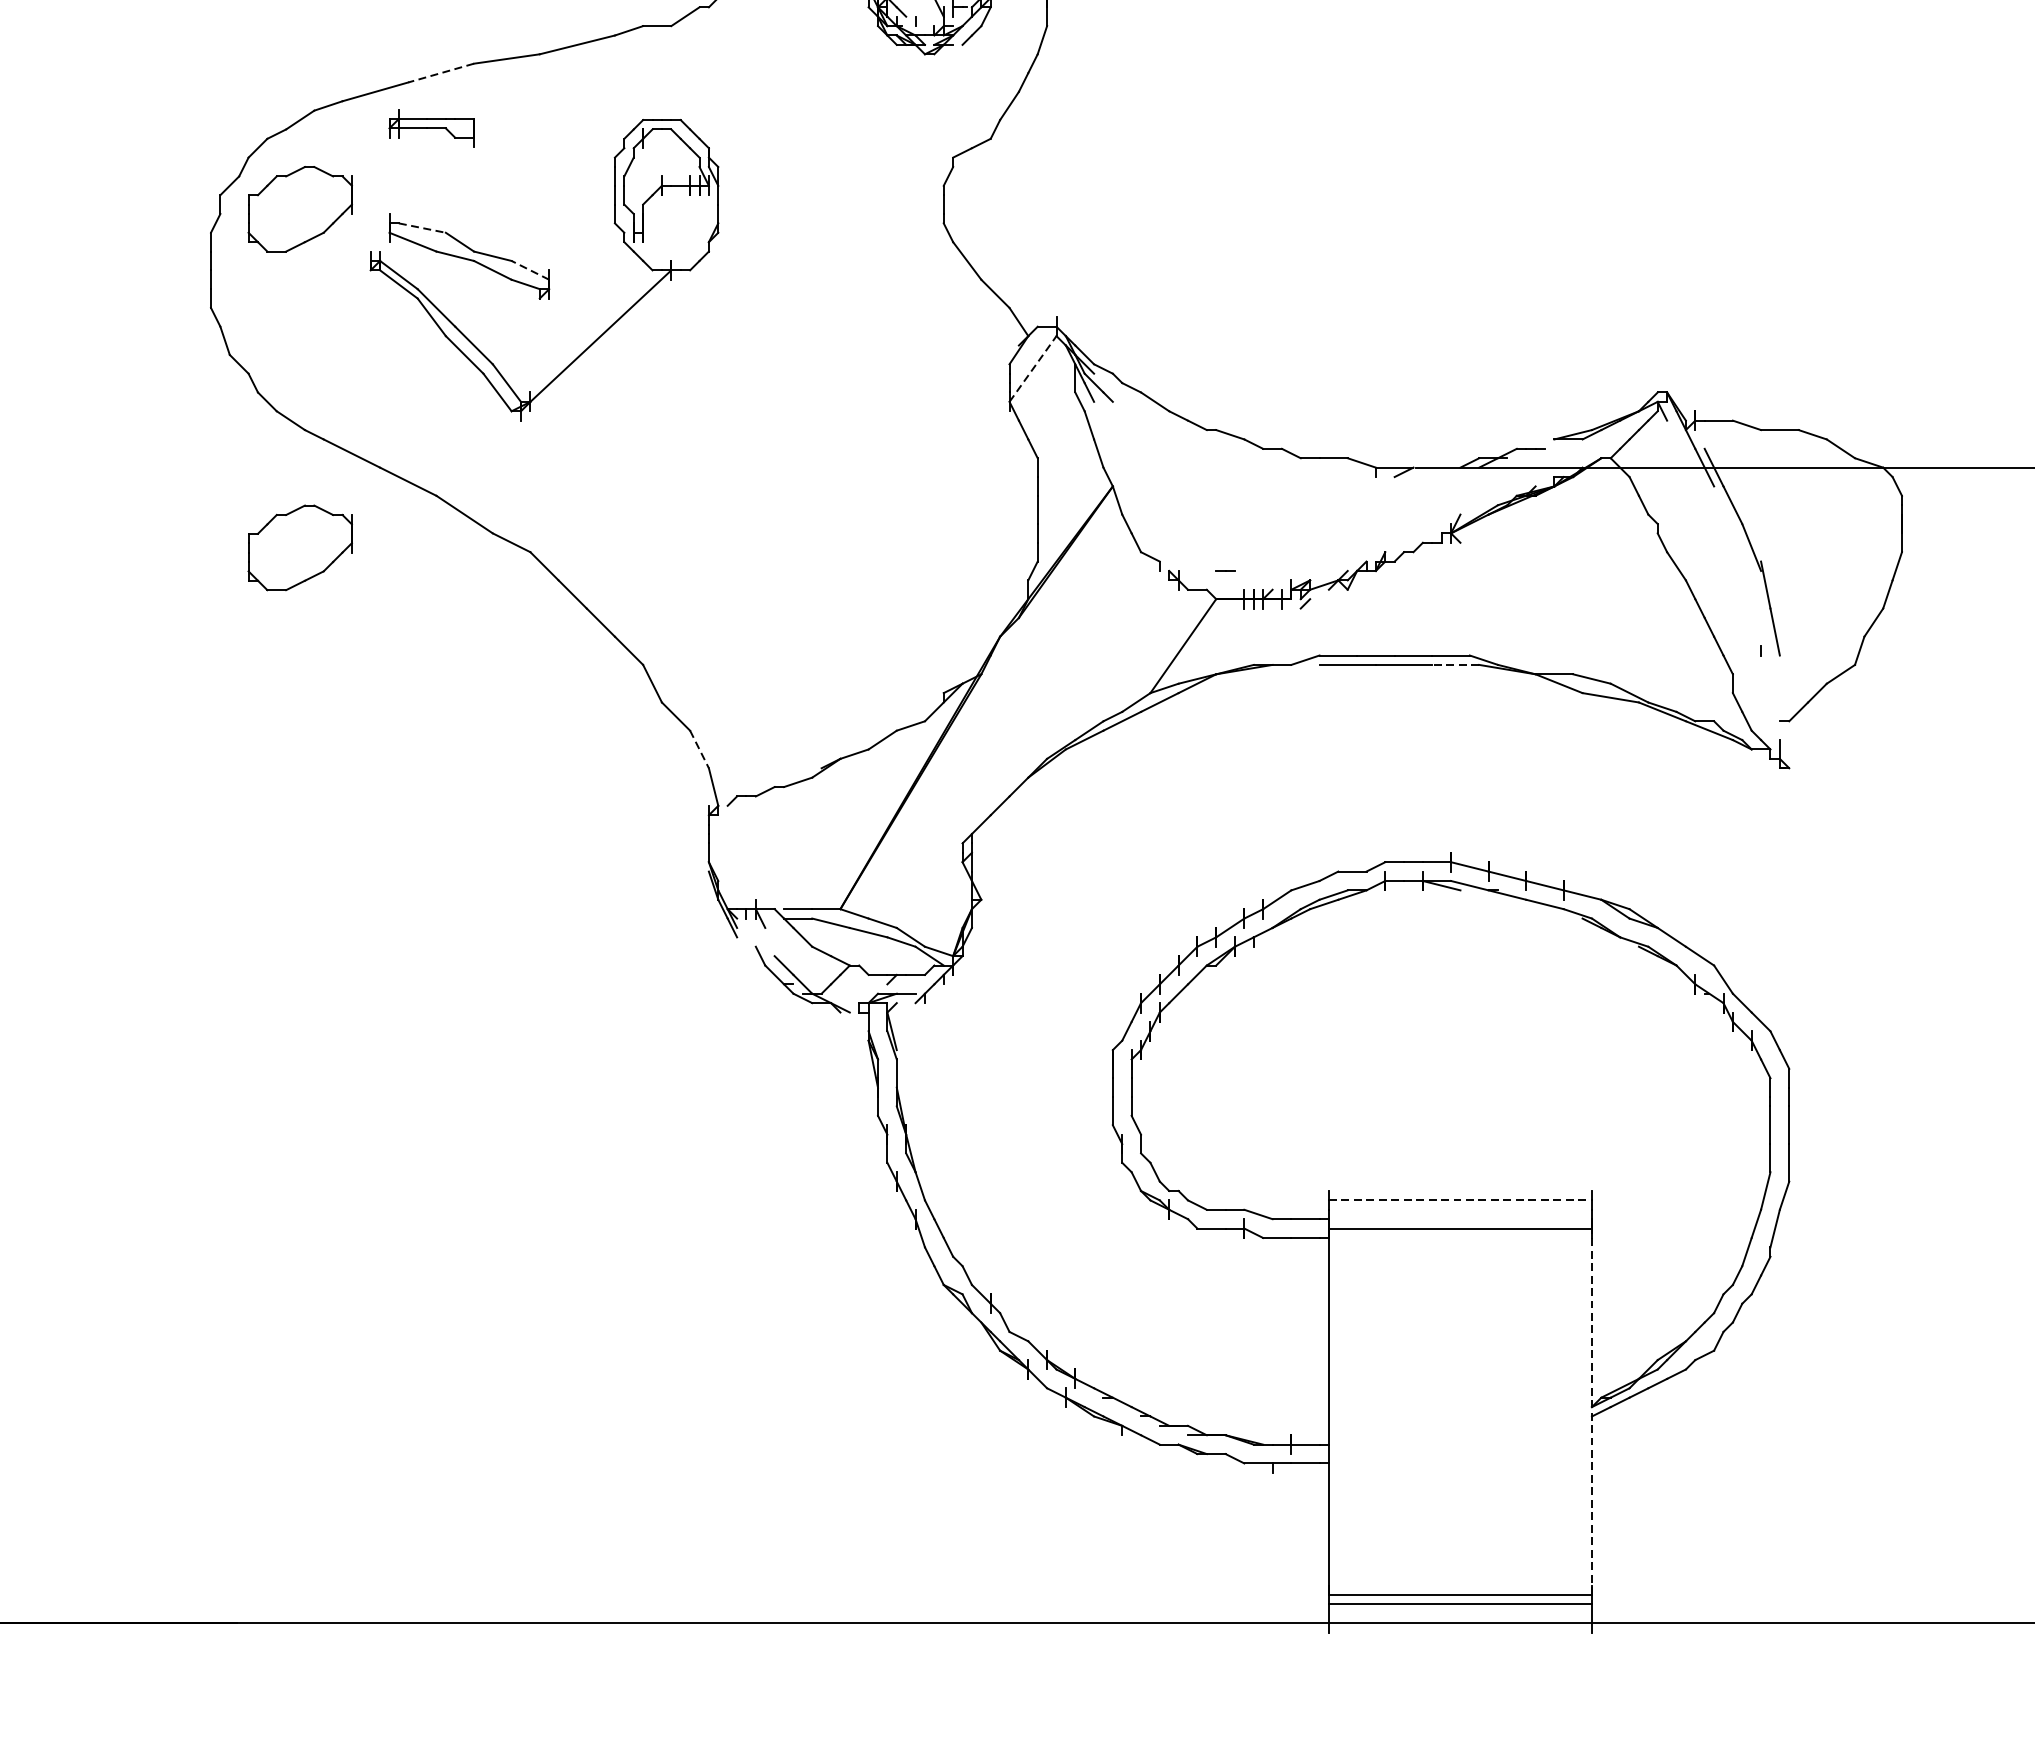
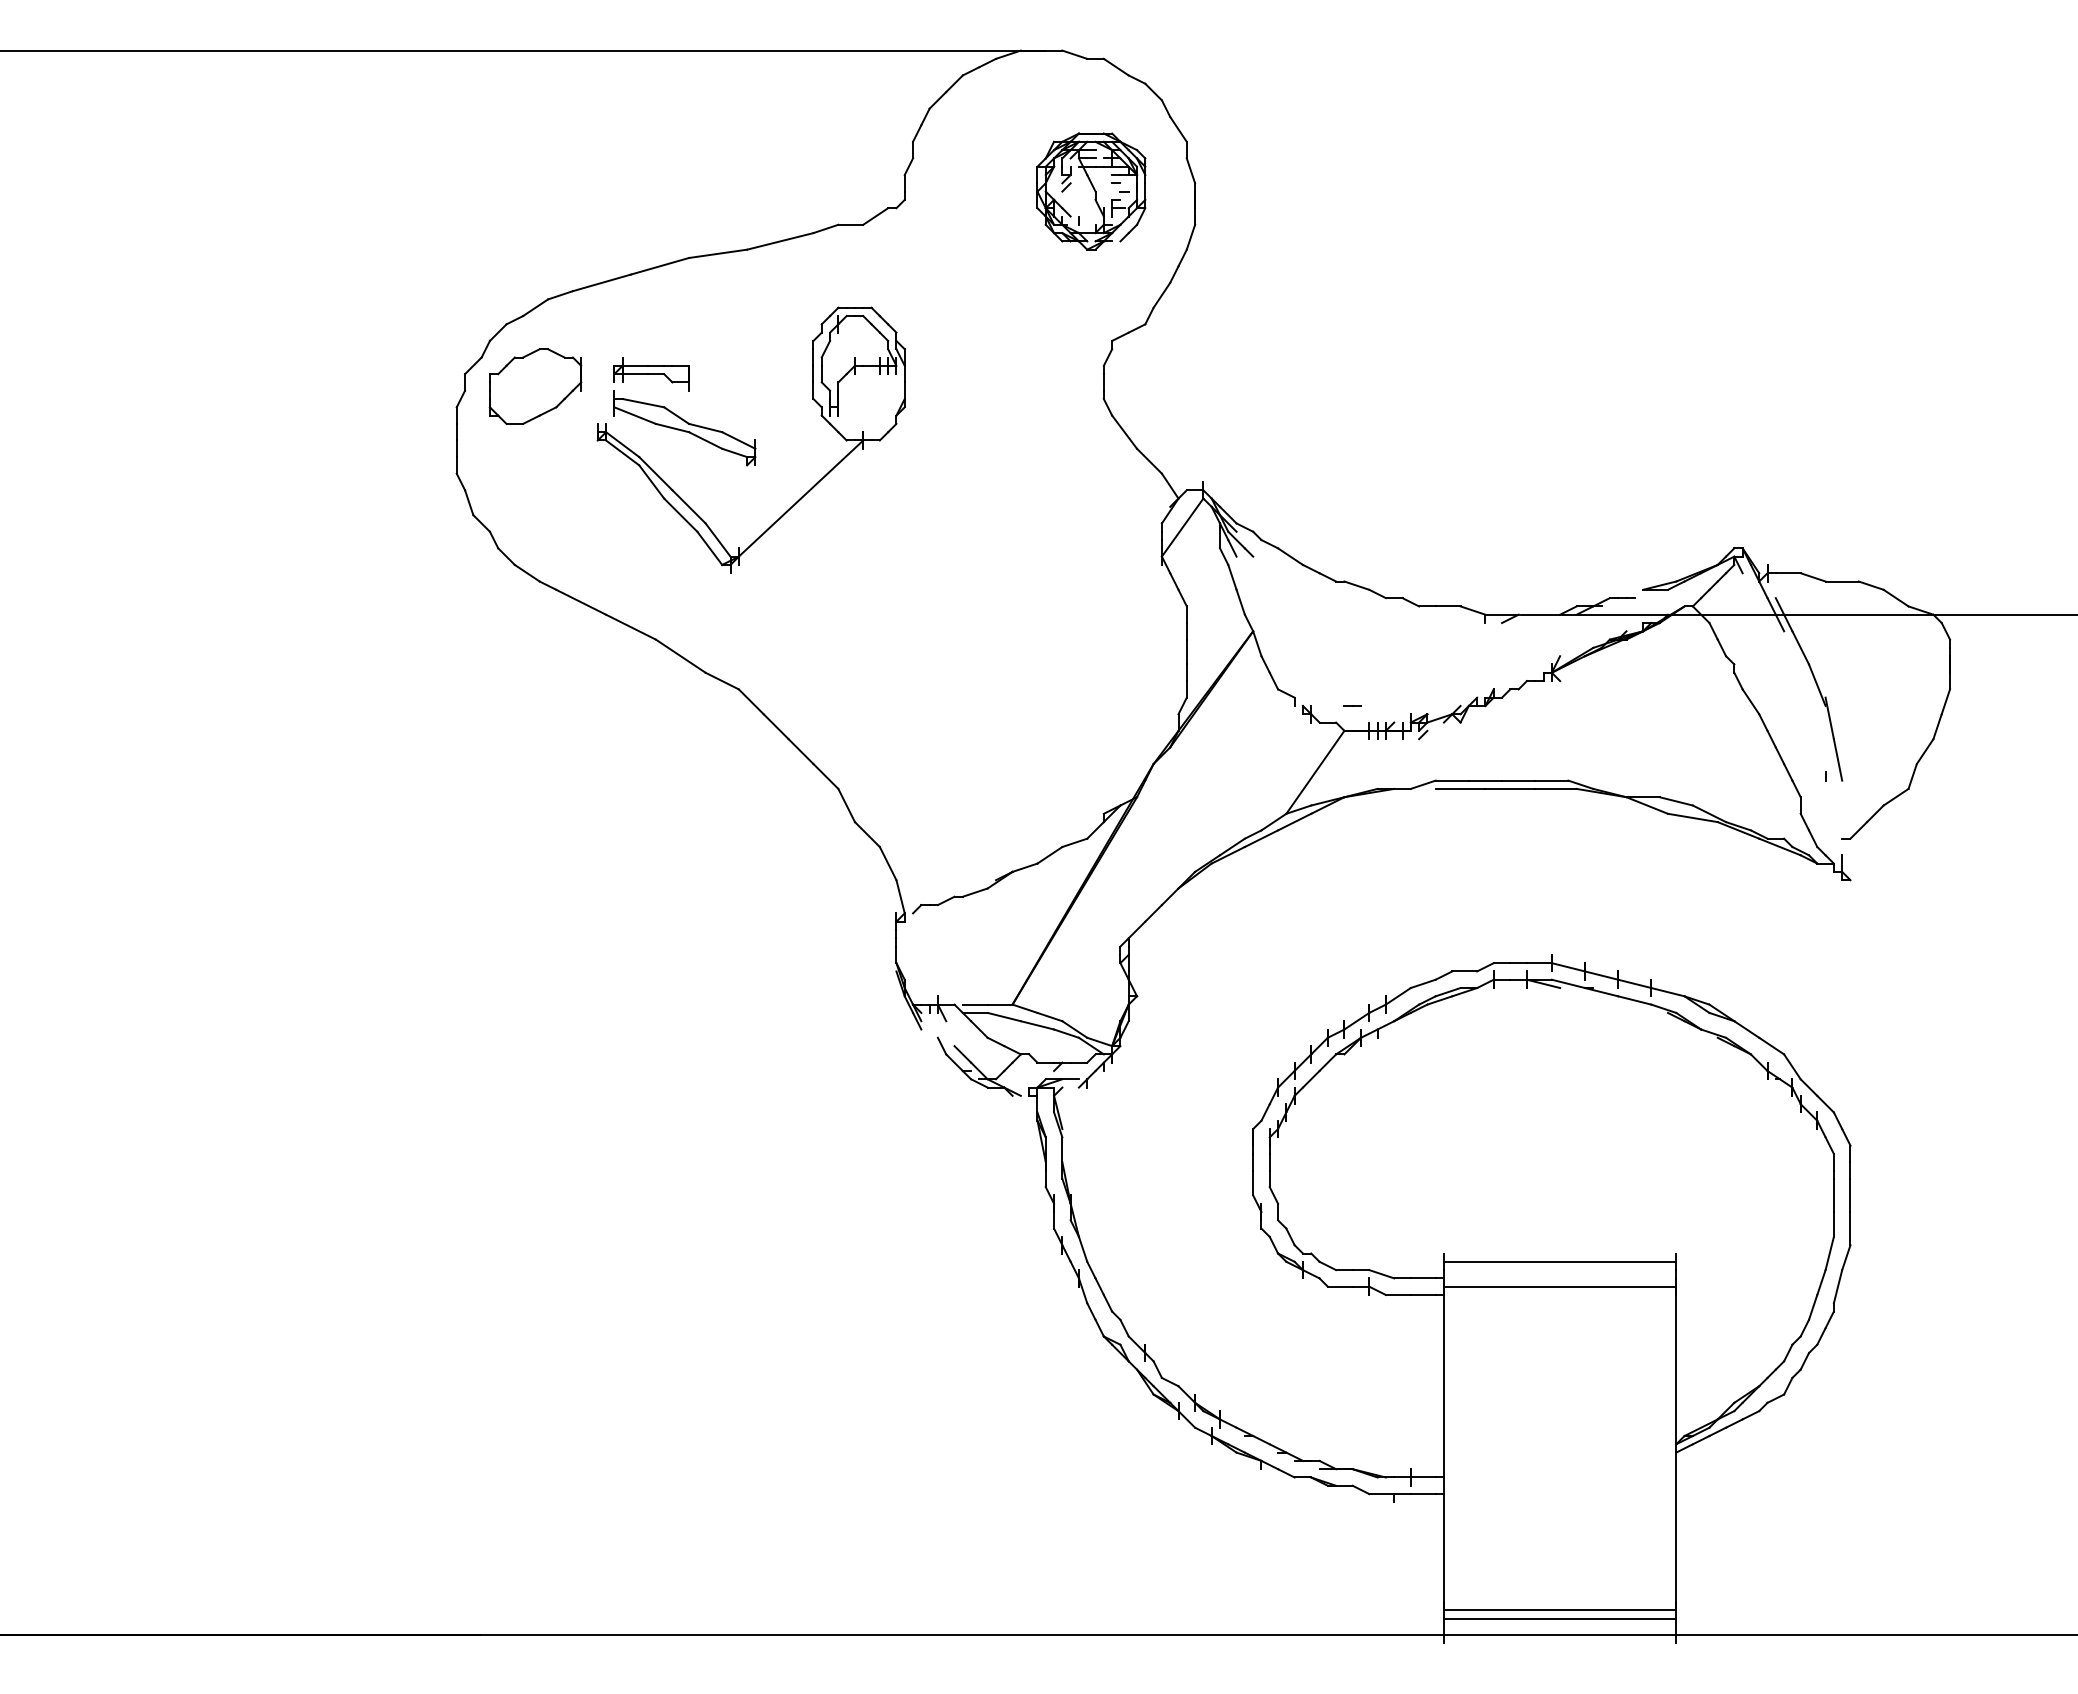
line: (440, 73) -> (659, 266), dashed -> solid
part: (431, 128) -> (651, 374), moved
line: (422, 228) -> (643, 403), dashed -> solid
line: (530, 270) -> (738, 440), dashed -> solid
line: (1032, 368) -> (1182, 527), dashed -> solid
part: (300, 547) -> (535, 685), removed
line: (1455, 664) -> (1555, 788), dashed -> solid
line: (699, 749) -> (888, 863), dashed -> solid
line: (1460, 1200) -> (1560, 1261), dashed -> solid
line: (1592, 1411) -> (1676, 1448), dashed -> solid

